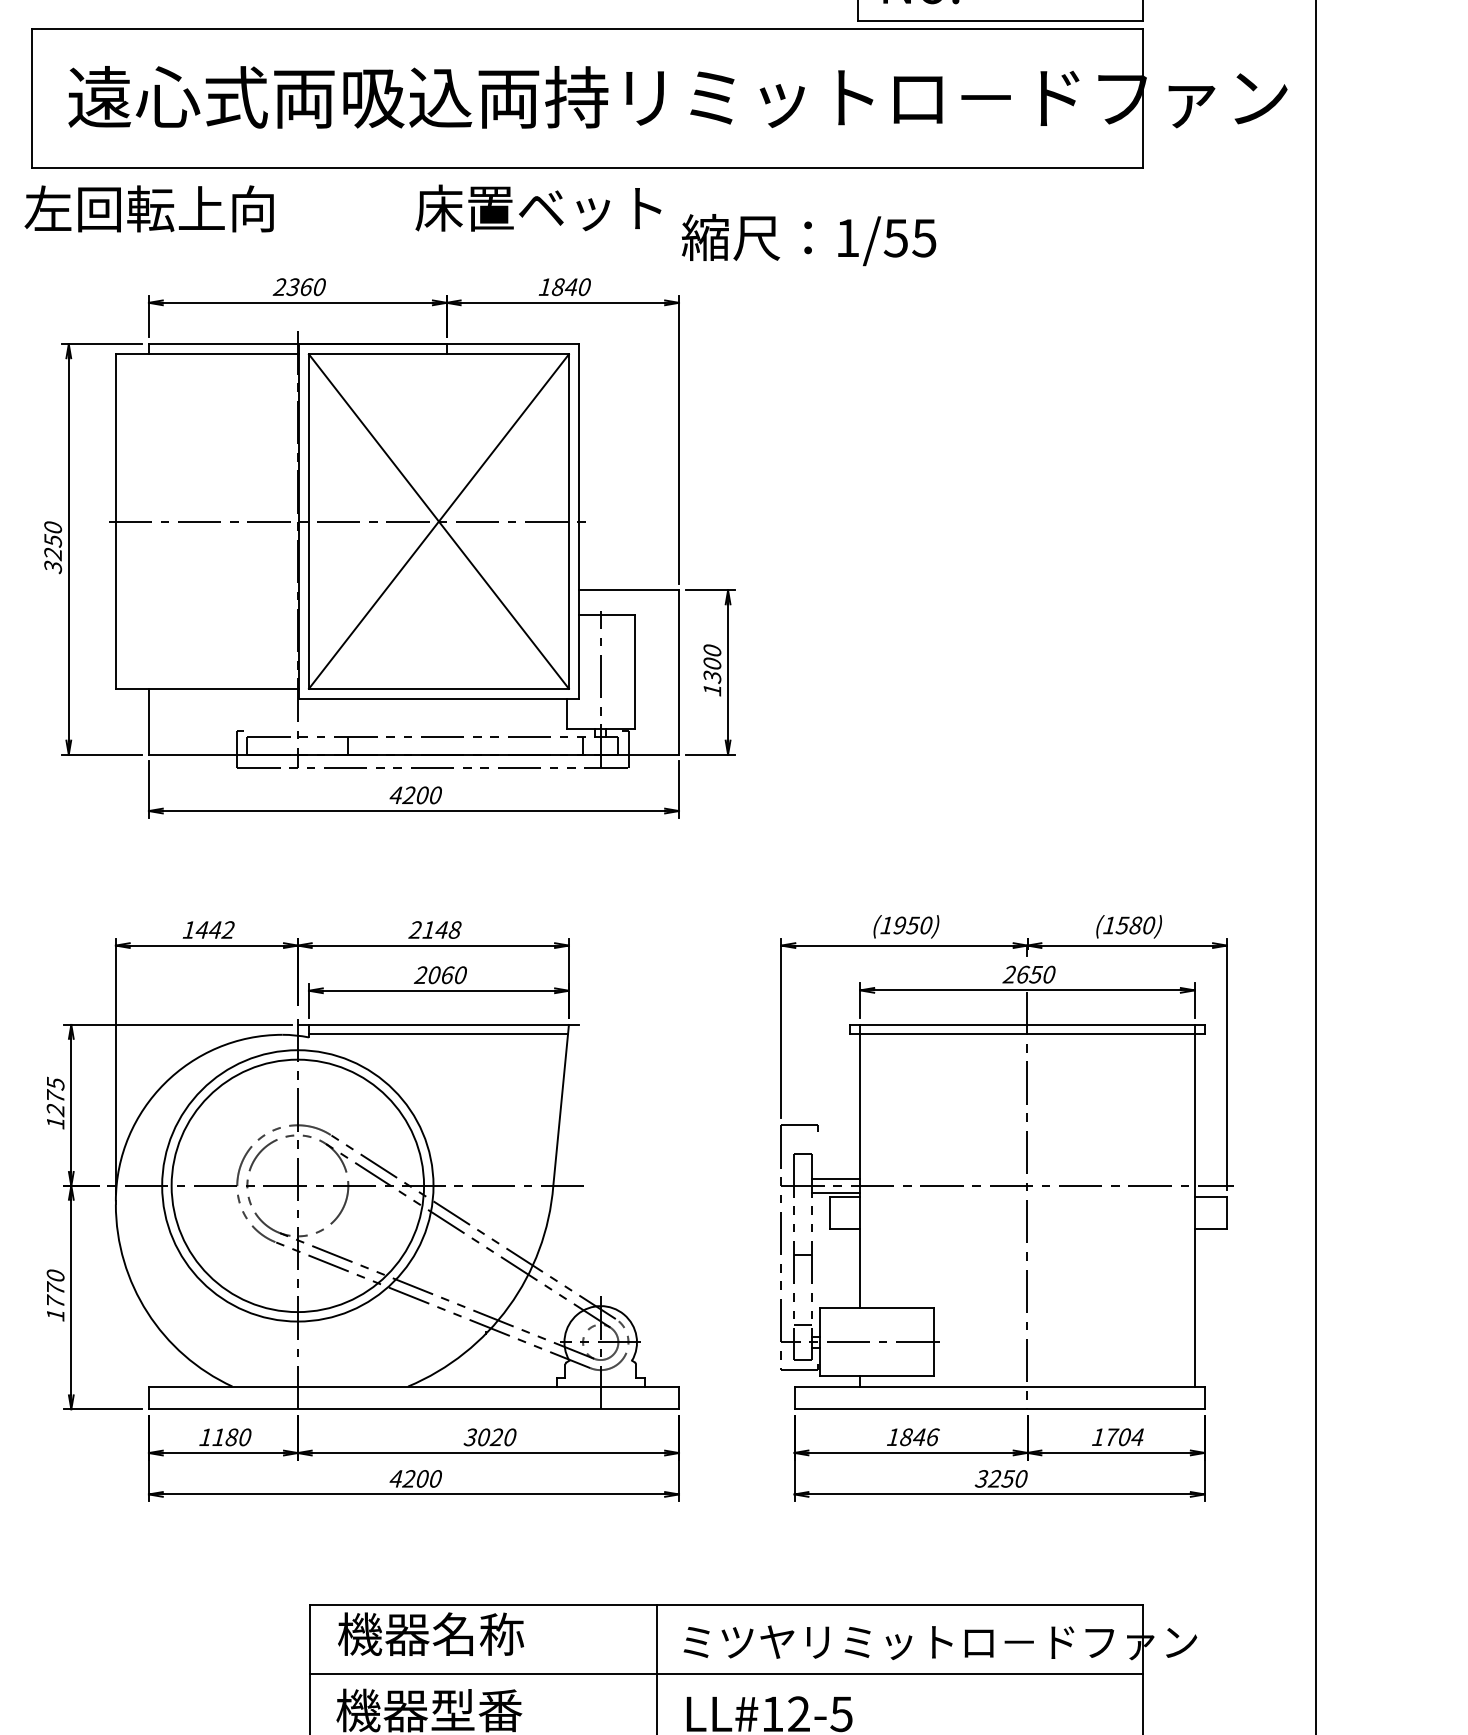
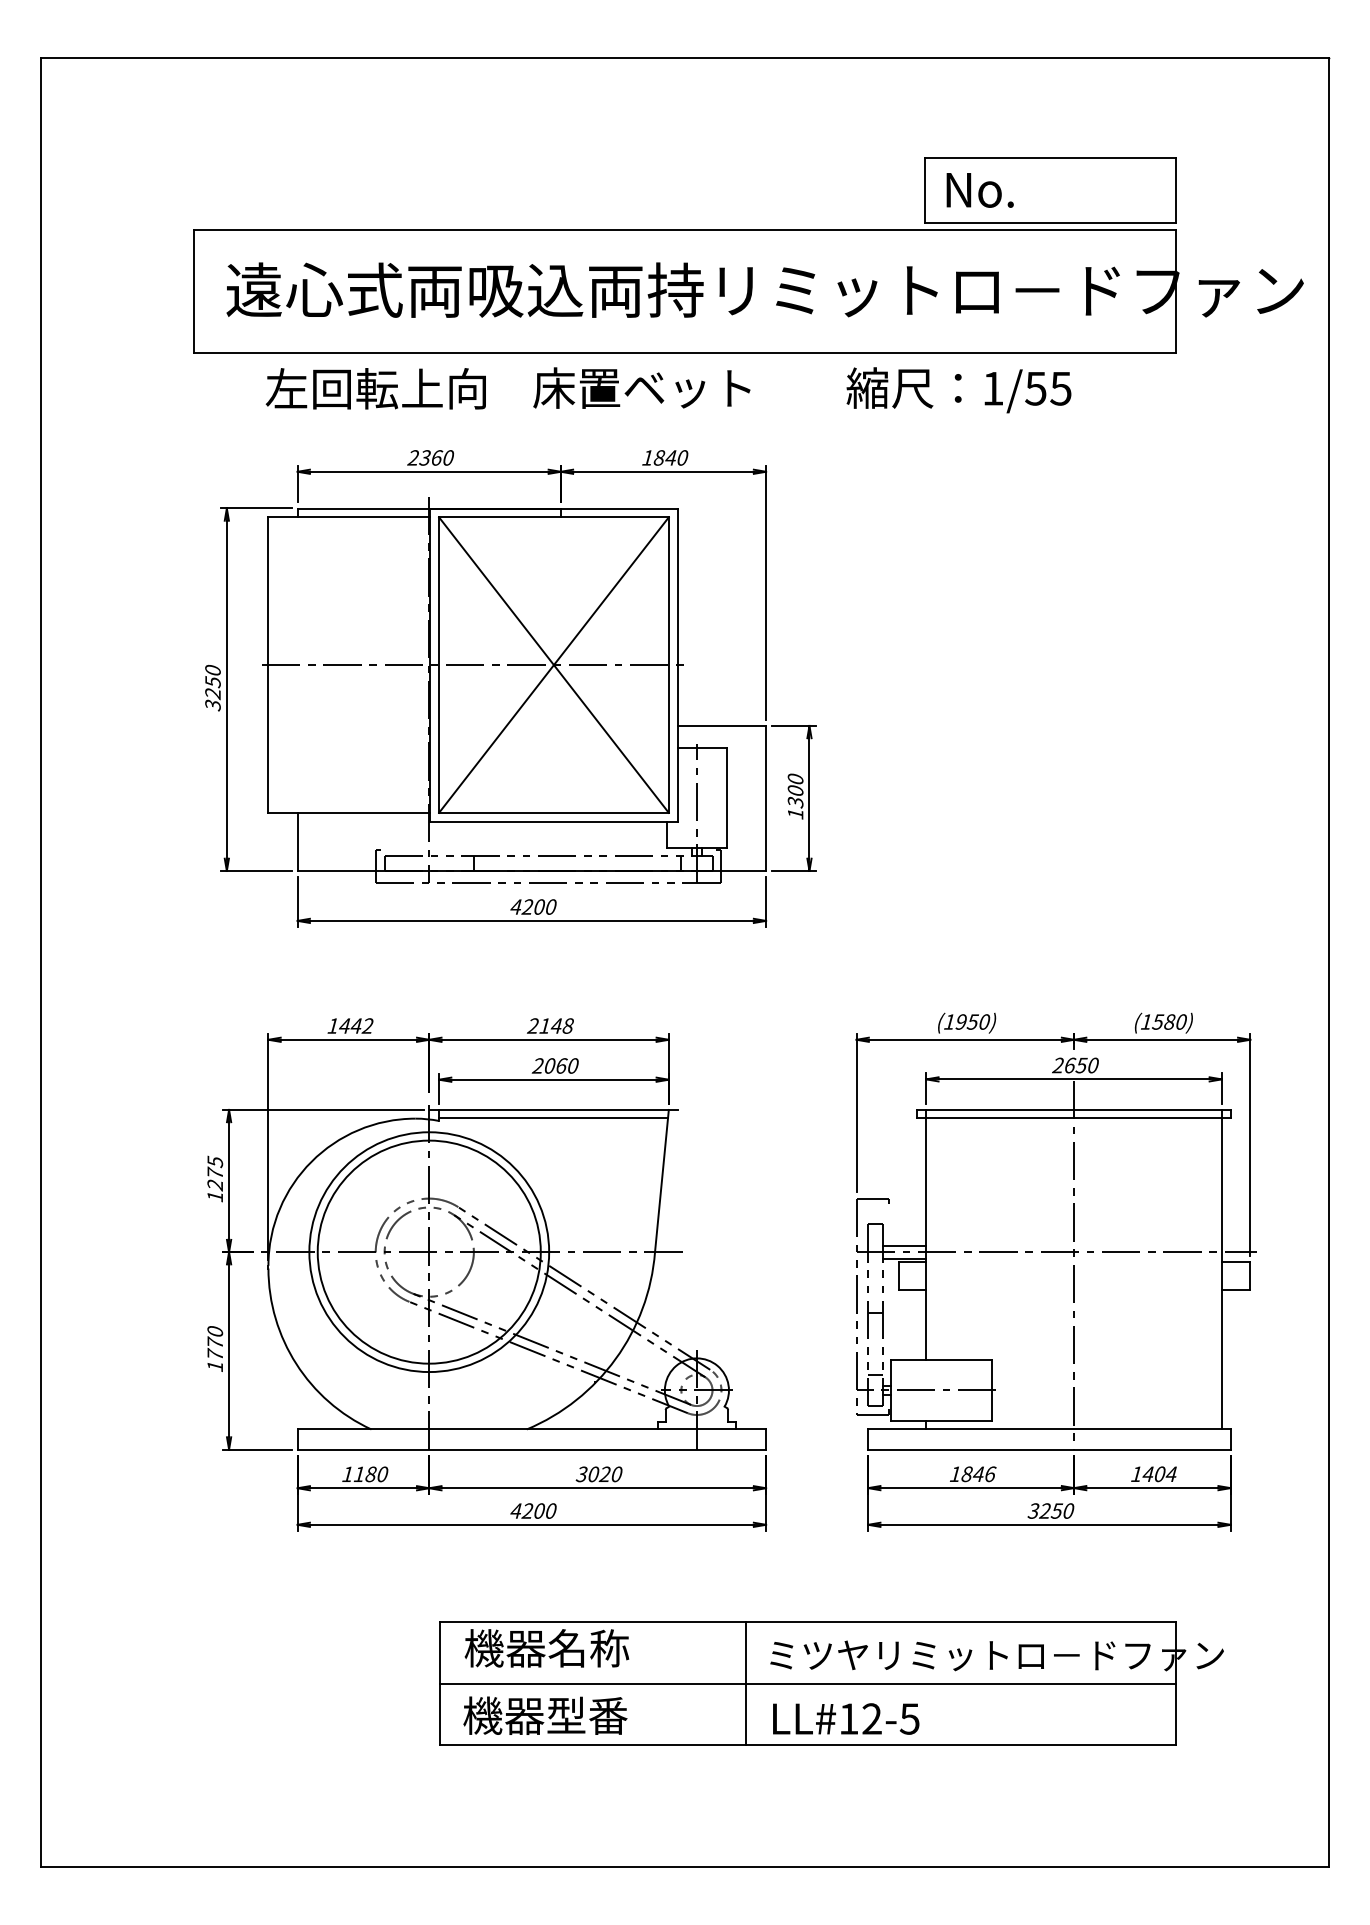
text: (148, 208) -> (375, 388), moved
text: (808, 240) -> (958, 390), moved
text: (1111, 1436) -> (1148, 1473), 1704 -> 1404

